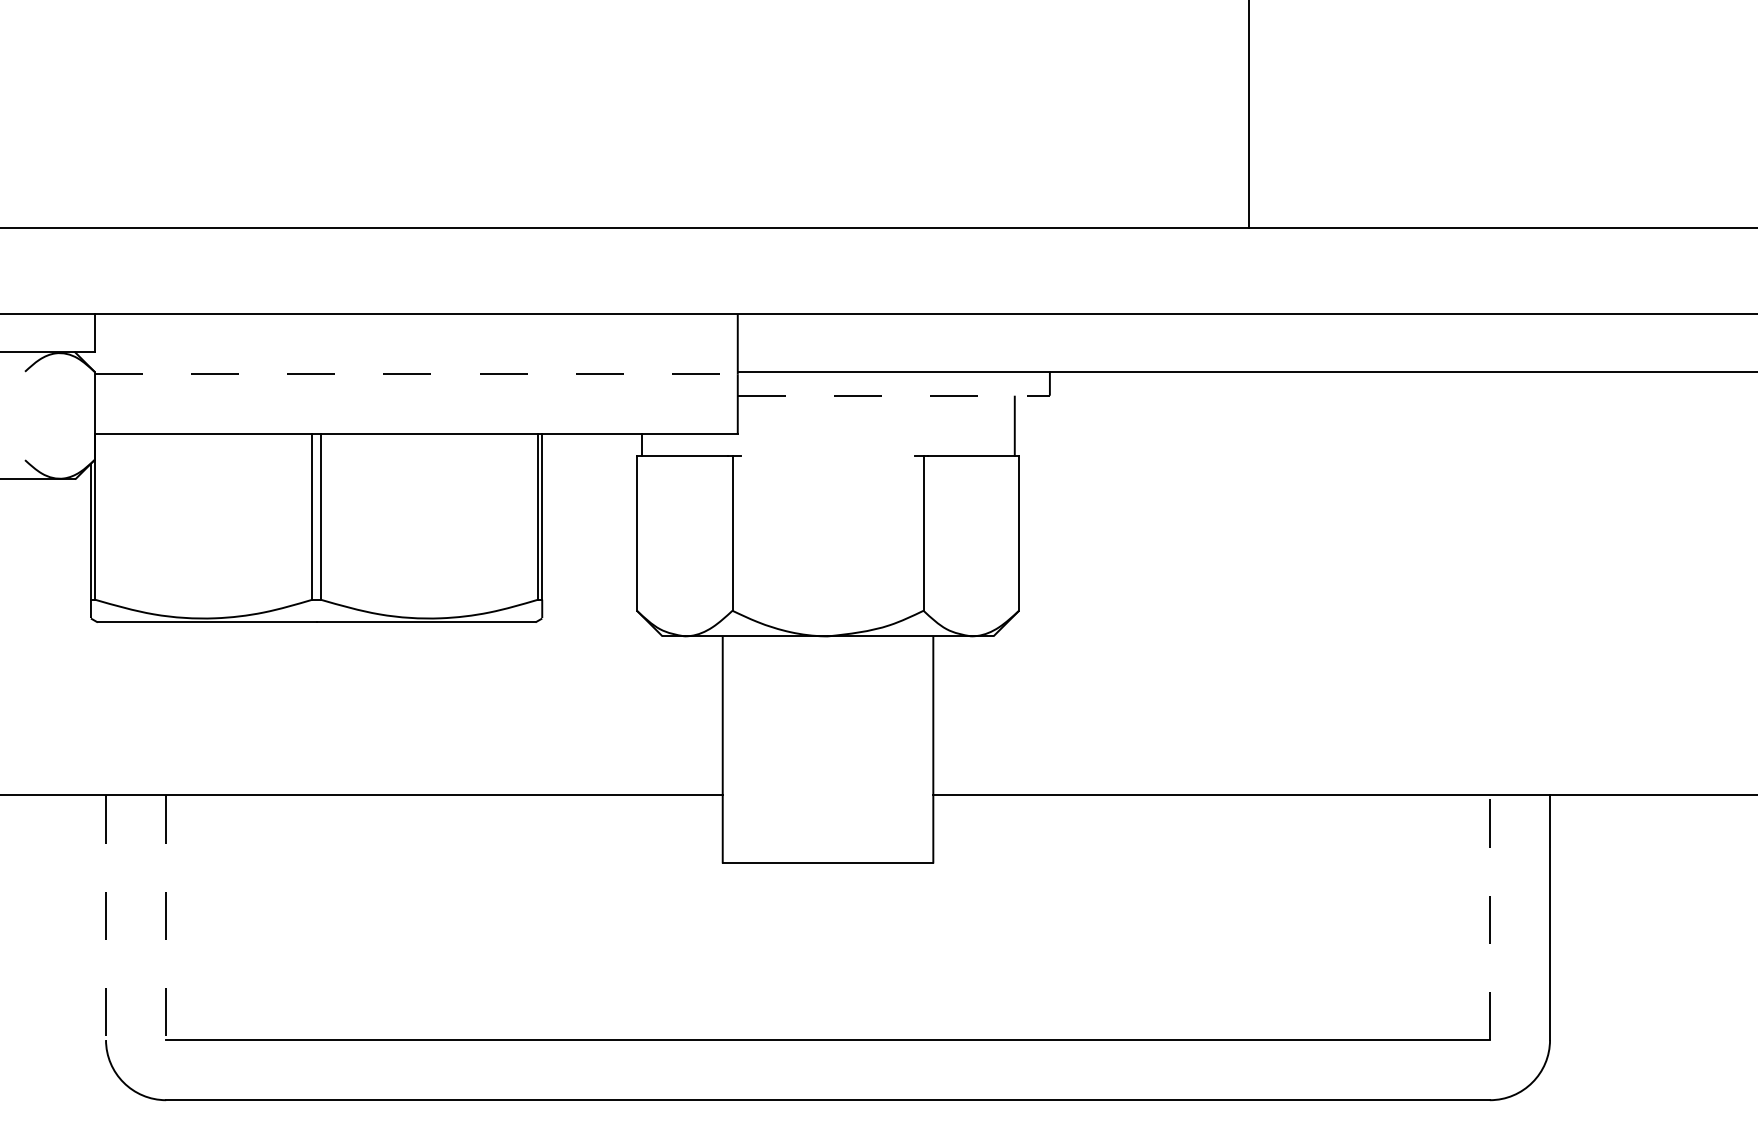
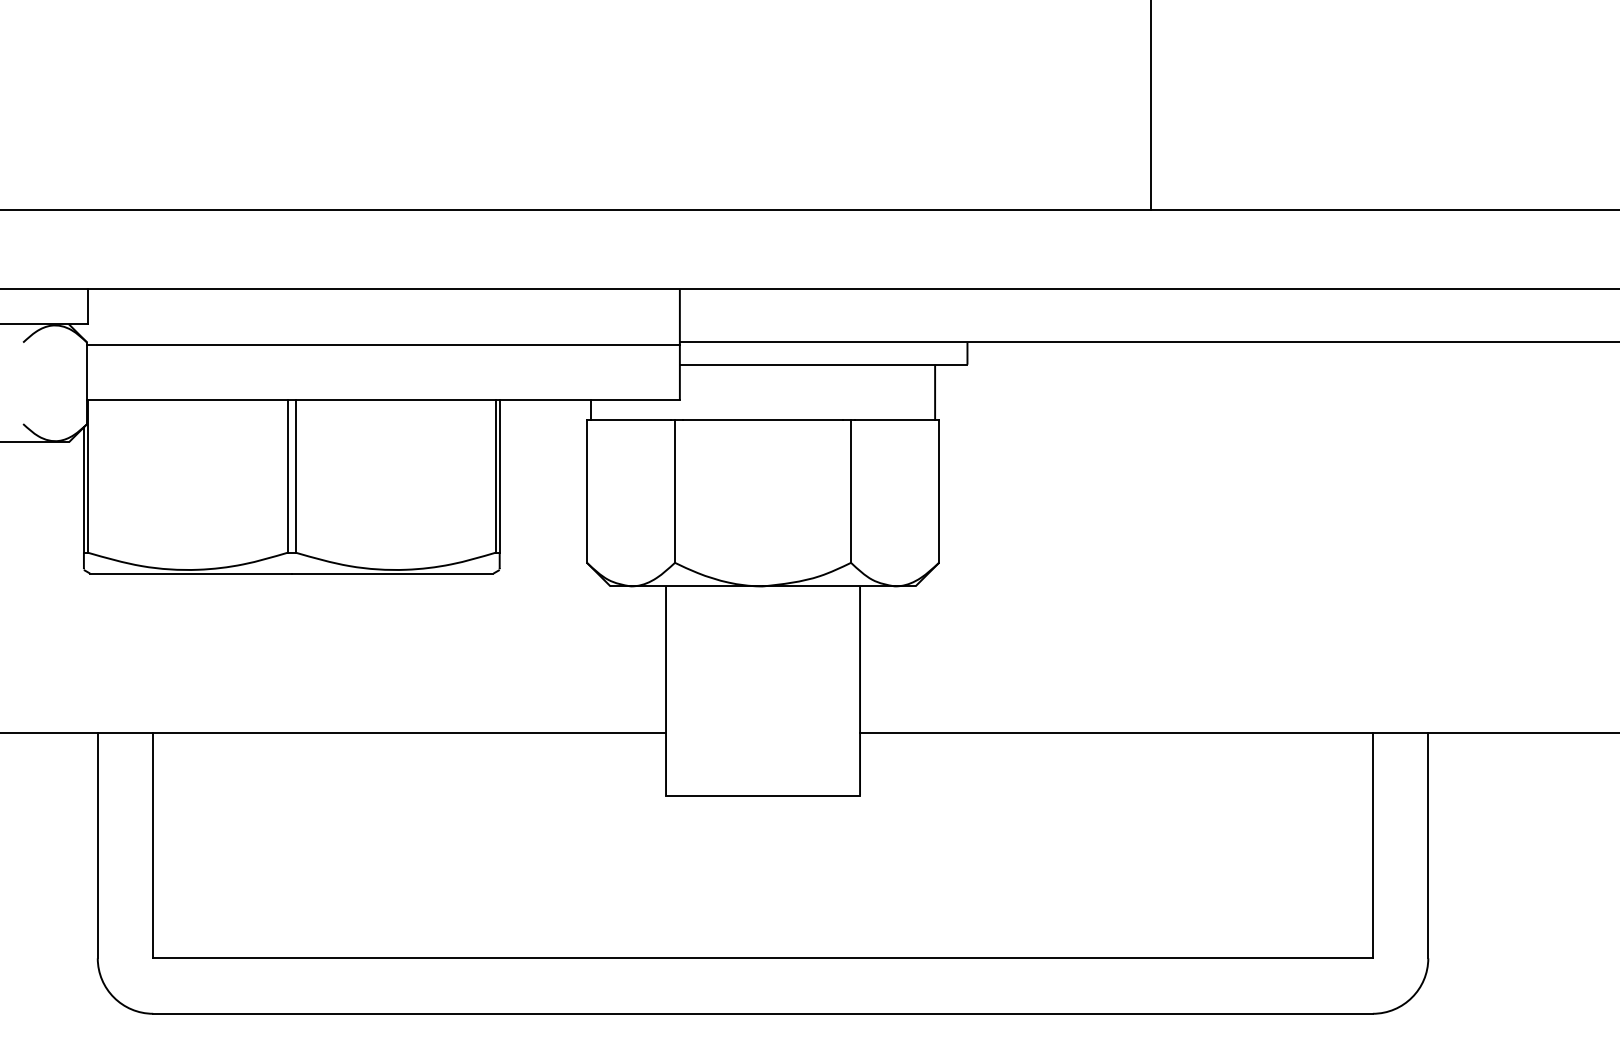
line: (417, 373) -> (384, 344), dashed -> solid
line: (893, 395) -> (823, 364), dashed -> solid
line: (827, 456) -> (762, 420), added
line: (105, 917) -> (97, 845), dashed -> solid
line: (166, 917) -> (153, 845), dashed -> solid
line: (1489, 917) -> (1372, 845), dashed -> solid

